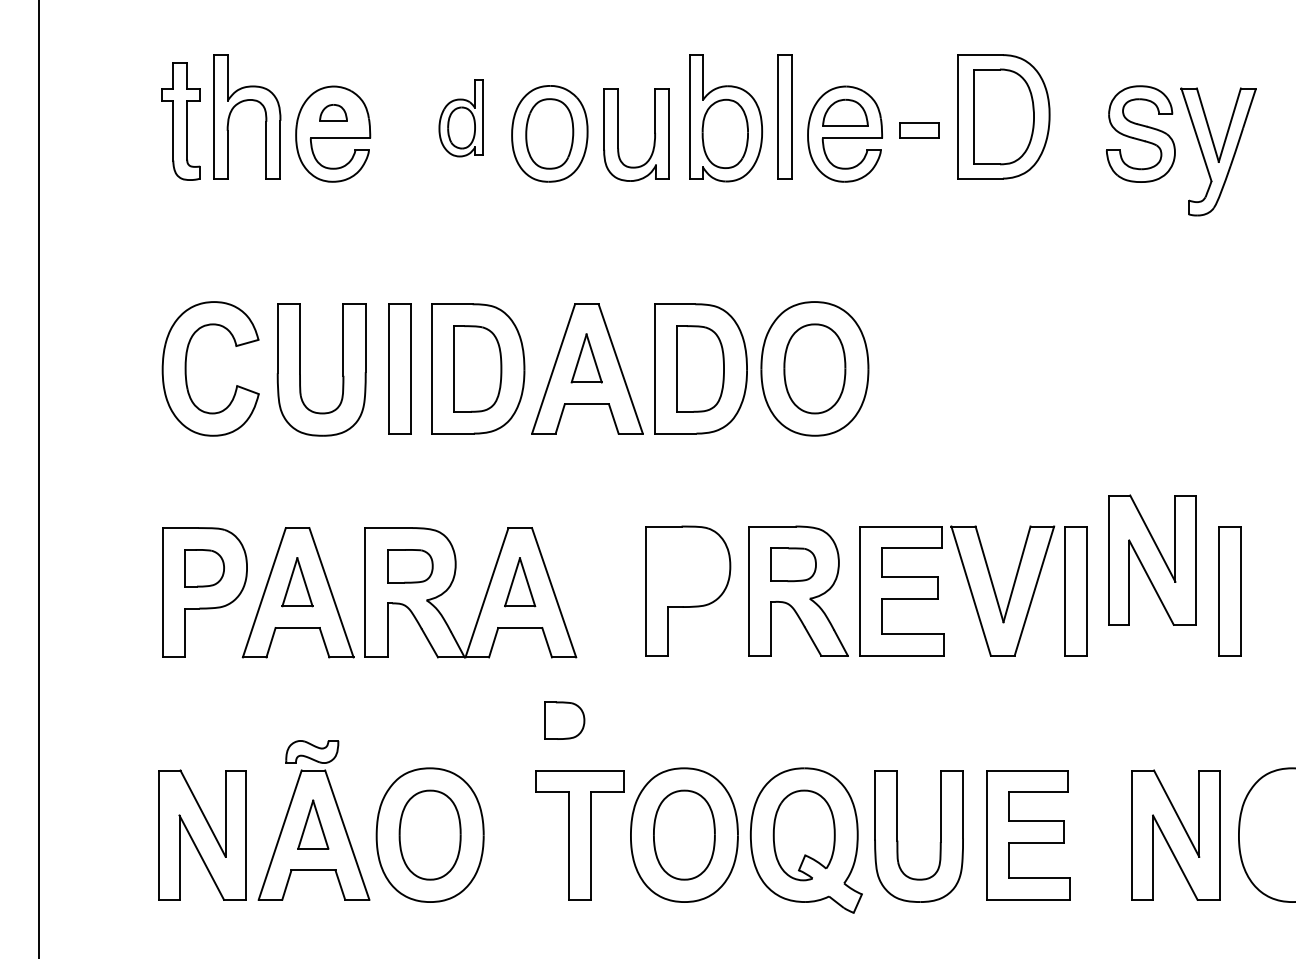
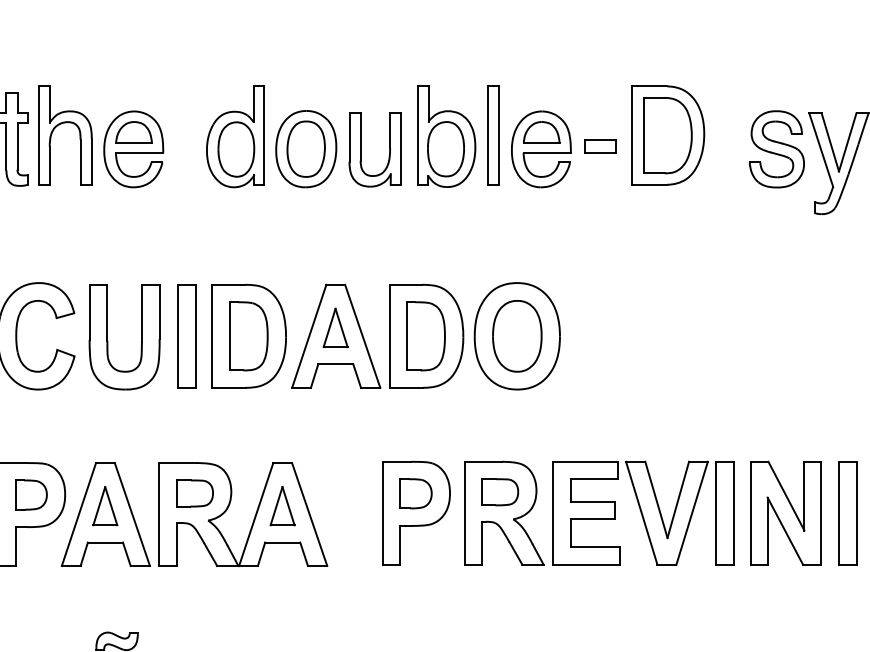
part: (333, 112) -> (134, 132), size x1.67
part: (460, 118) -> (235, 136), size x1.67
part: (1152, 559) -> (786, 512), moved
part: (564, 720) -> (415, 493), moved

